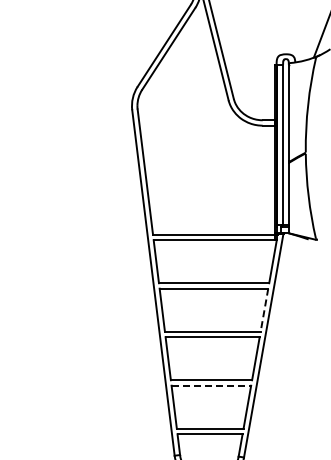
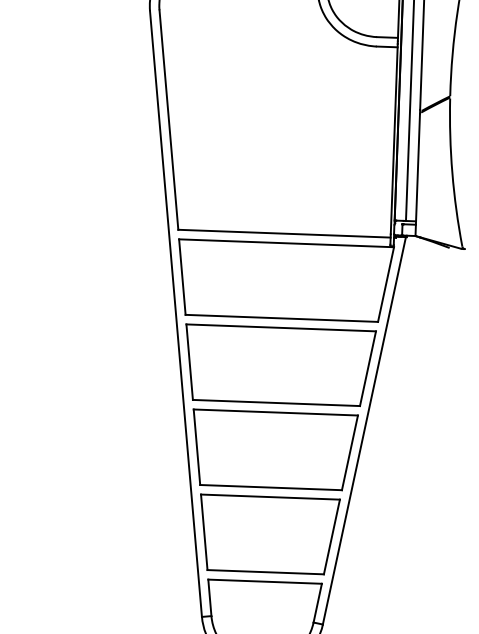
line: (264, 310) -> (368, 369), dashed -> solid
line: (211, 385) -> (270, 496), dashed -> solid

